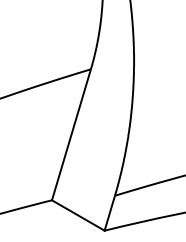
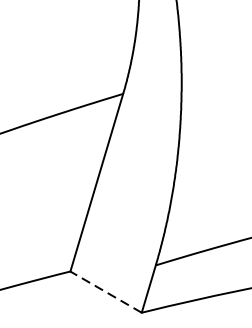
line: (77, 215) -> (104, 292), solid -> dashed

